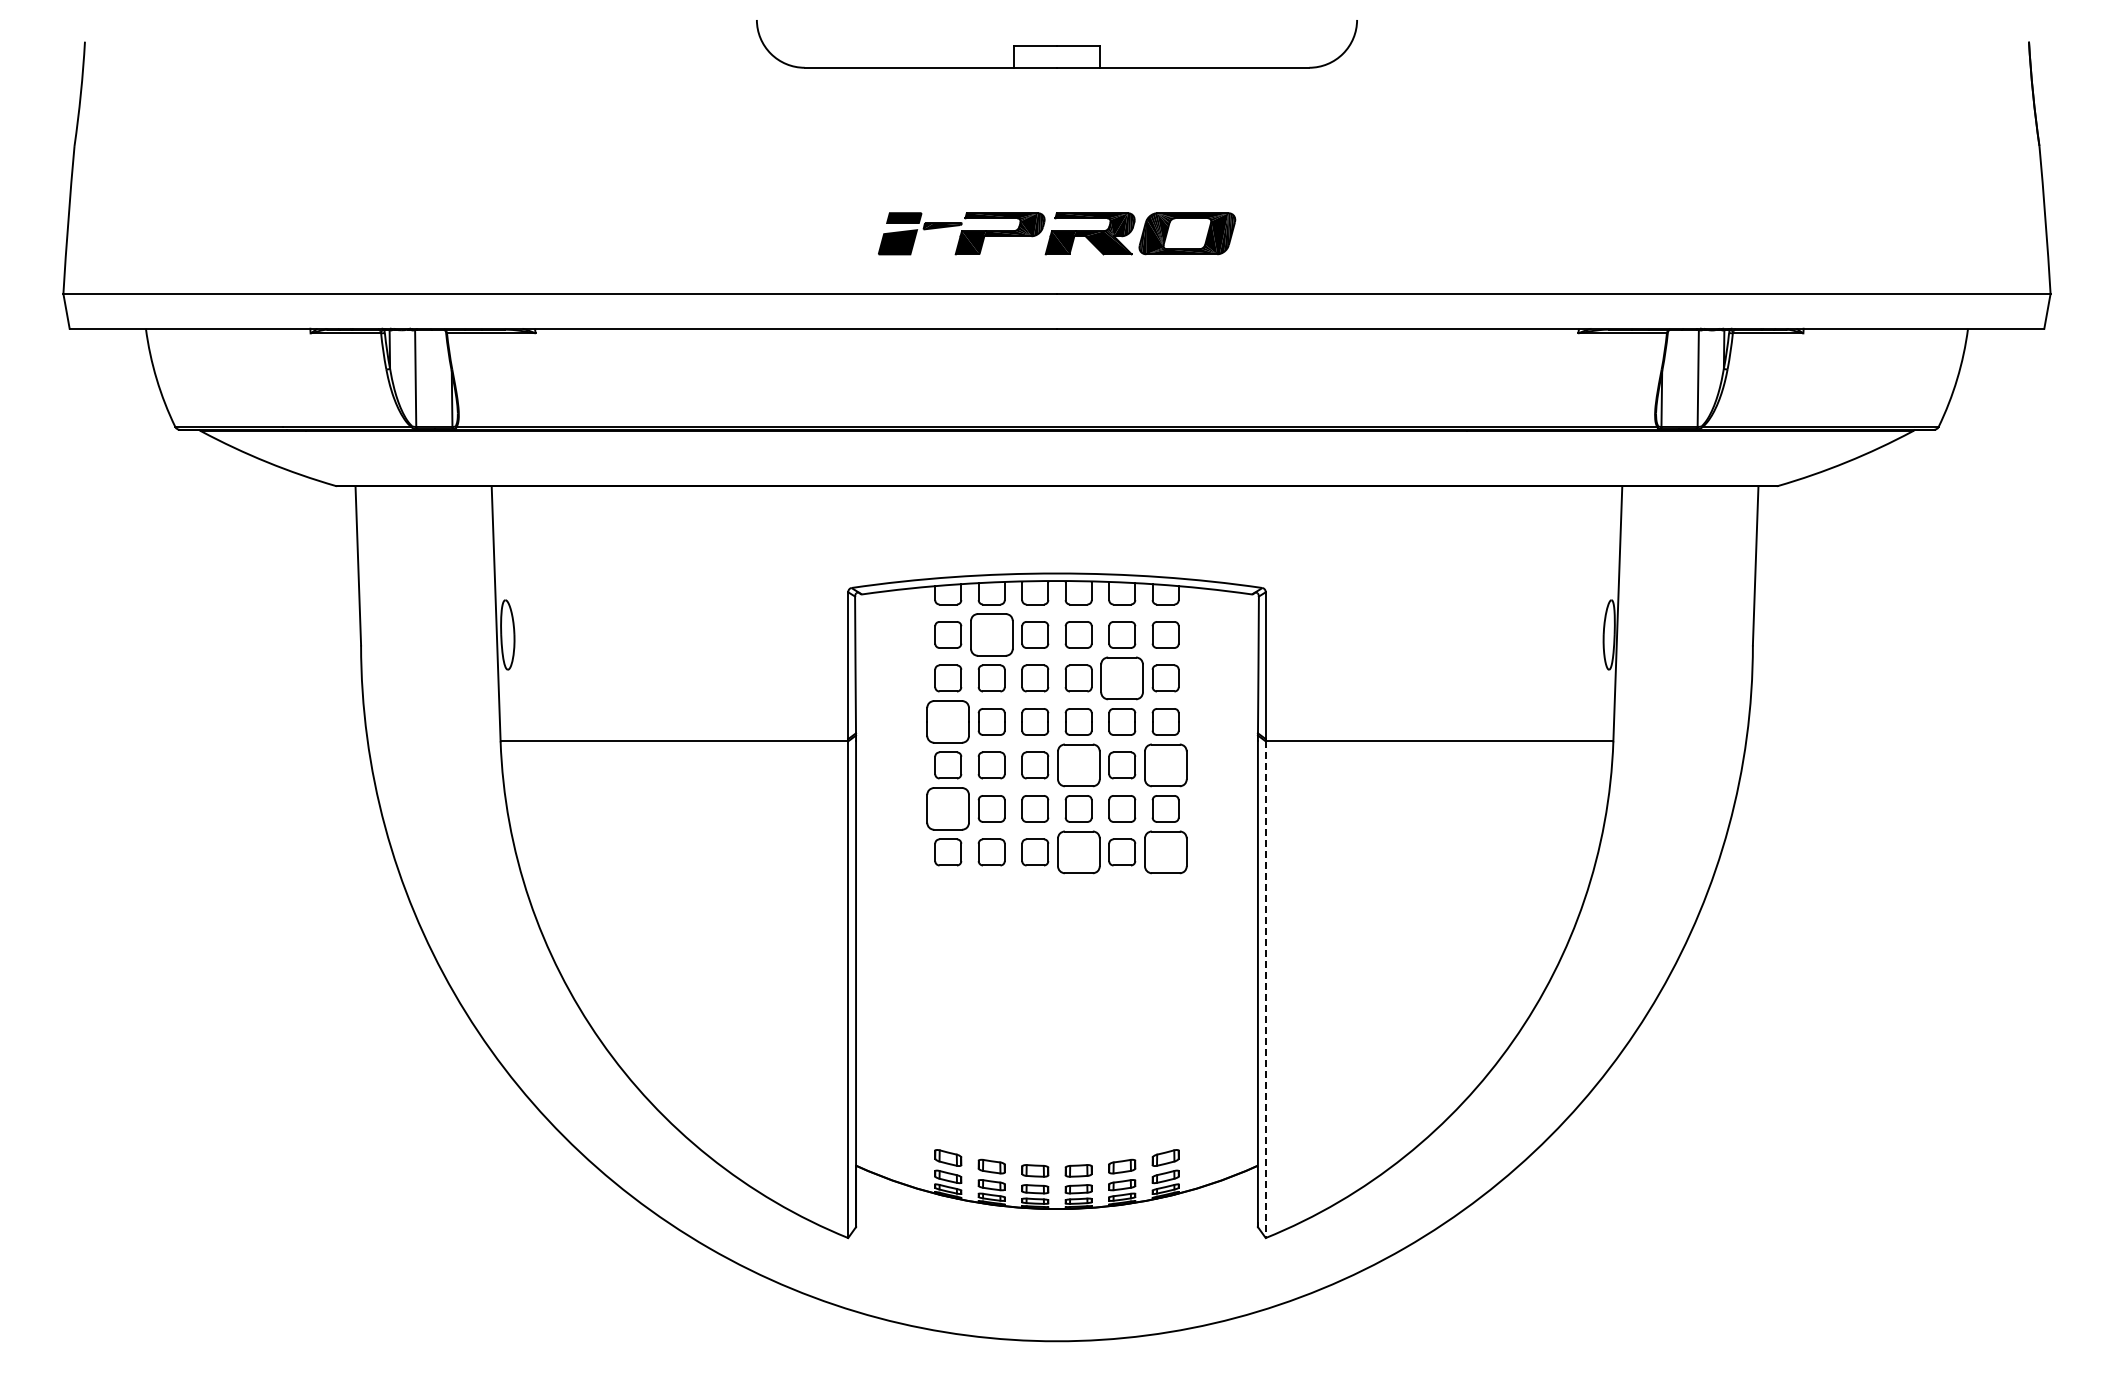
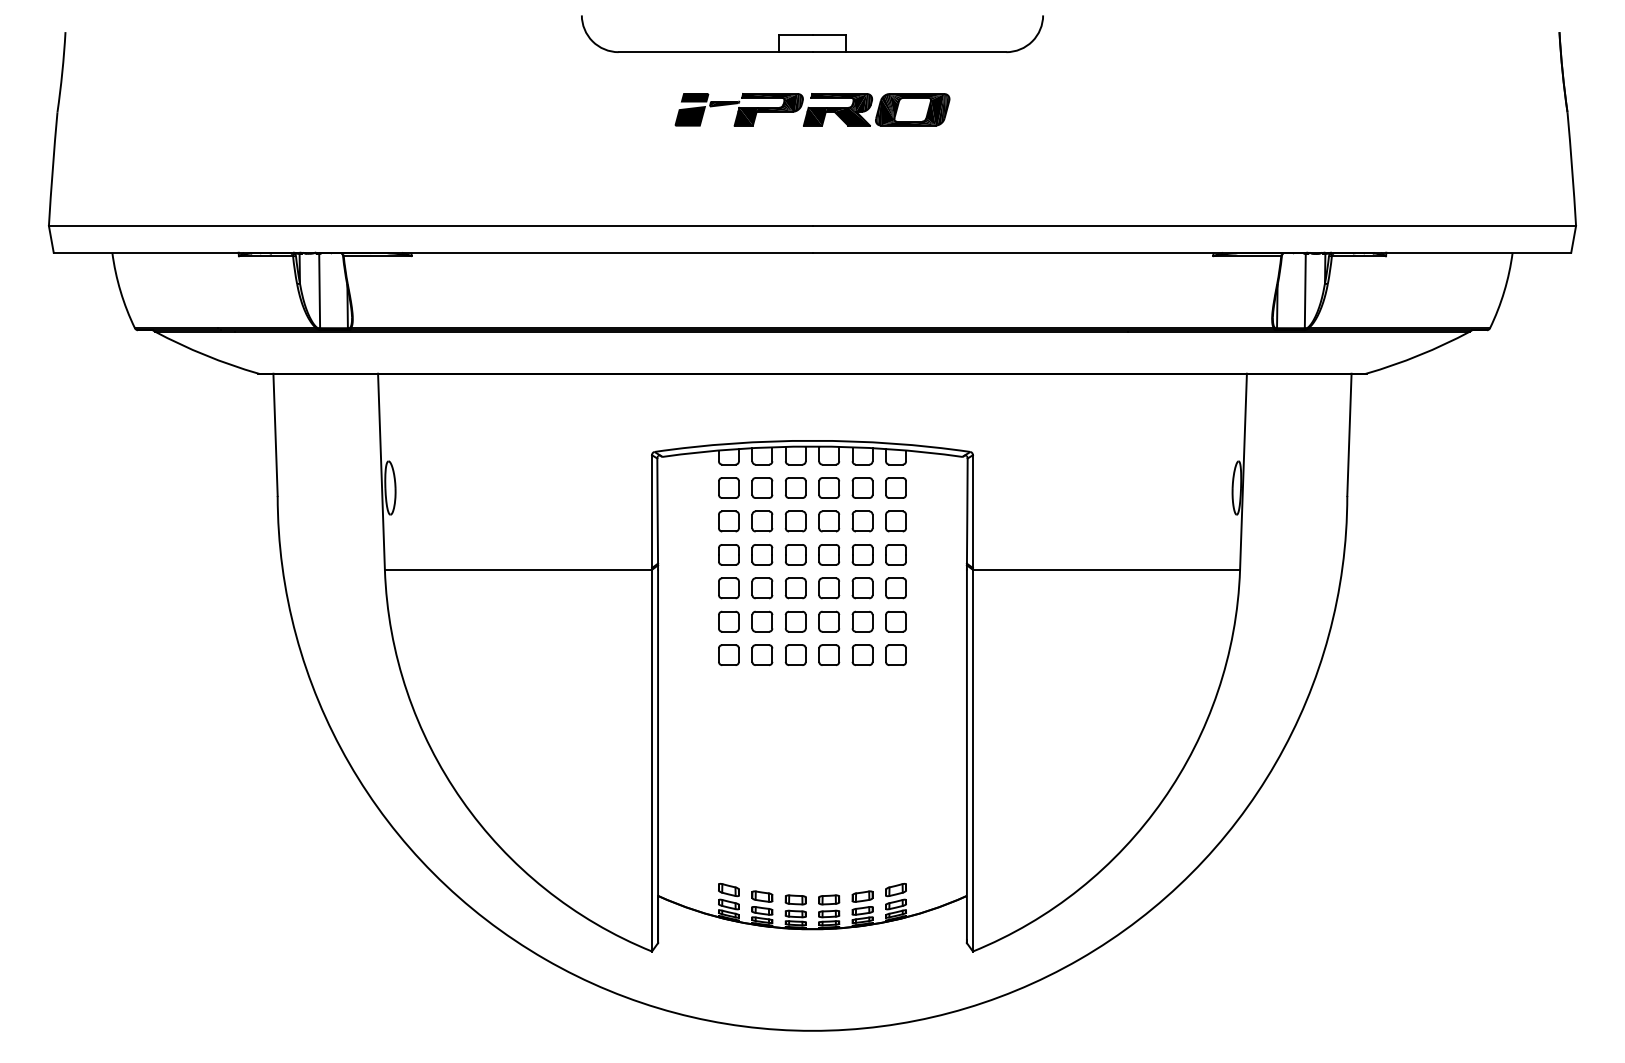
part: (1057, 233) -> (812, 109), moved
part: (991, 634) -> (762, 487), size x0.62
part: (1122, 678) -> (862, 521), size x0.62
part: (948, 721) -> (729, 554), size x0.62
part: (1078, 765) -> (829, 588), size x0.62
part: (1165, 765) -> (895, 588), size x0.62
part: (948, 808) -> (729, 621), size x0.62
part: (1078, 852) -> (829, 655), size x0.62
part: (1165, 852) -> (895, 655), size x0.62
line: (1265, 990) -> (972, 761), dashed -> solid

